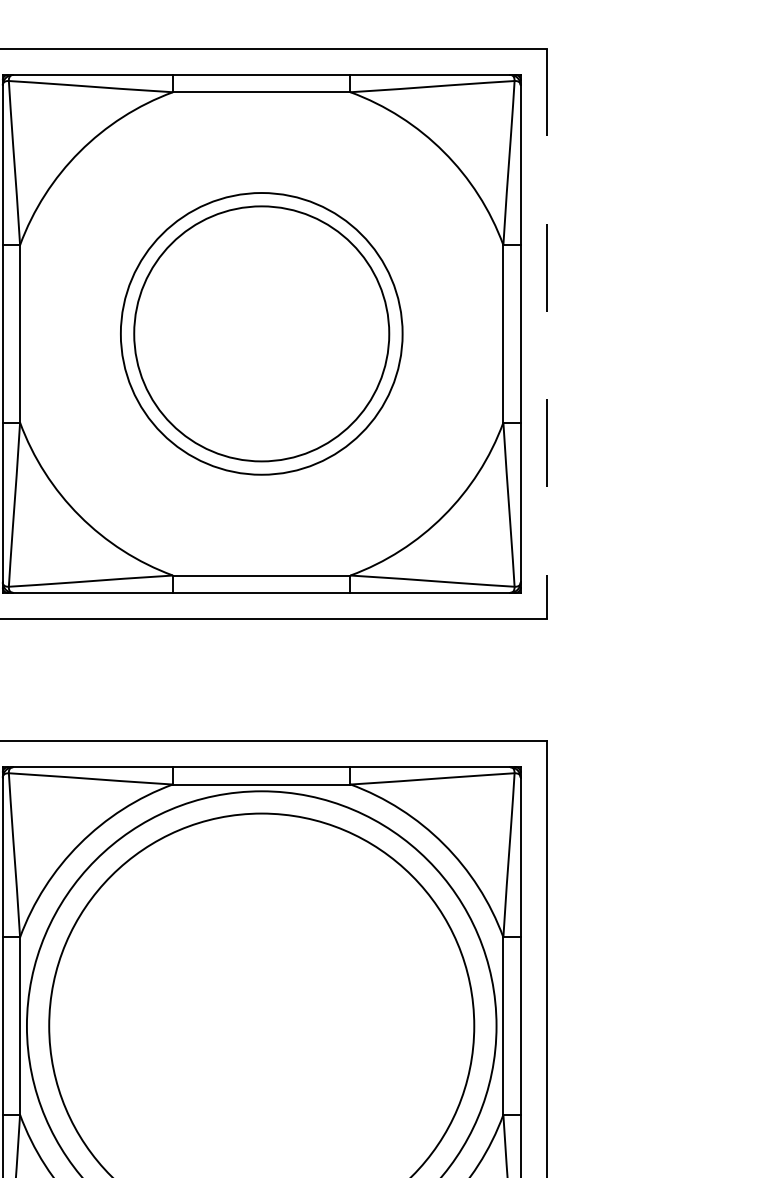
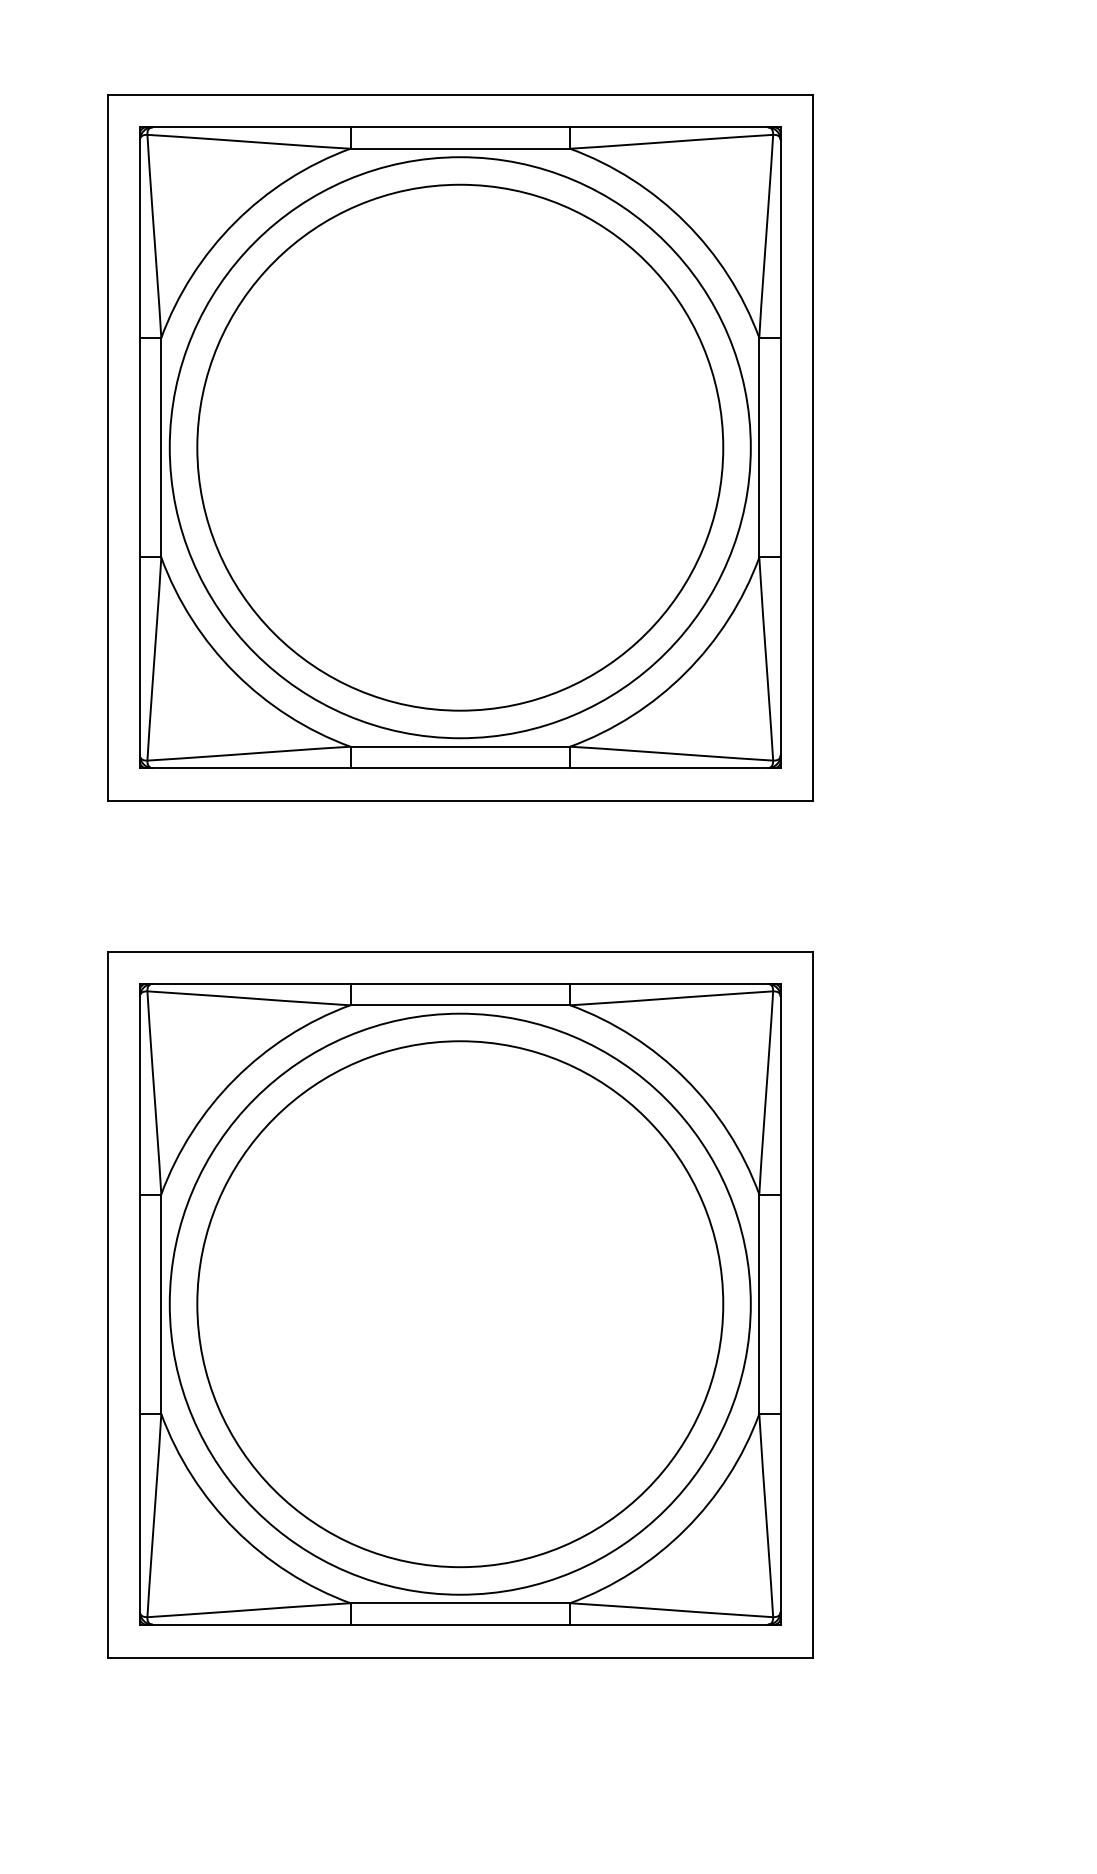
circle: (261, 333) -> (459, 447), size x1.67
circle: (261, 333) -> (460, 447), size x1.67
line: (547, 333) -> (813, 447), dashed -> solid

